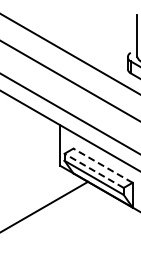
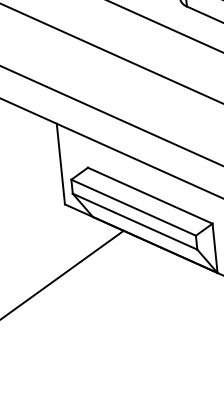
line: (102, 165) -> (149, 195), dashed -> solid
line: (93, 170) -> (132, 207), dashed -> solid

